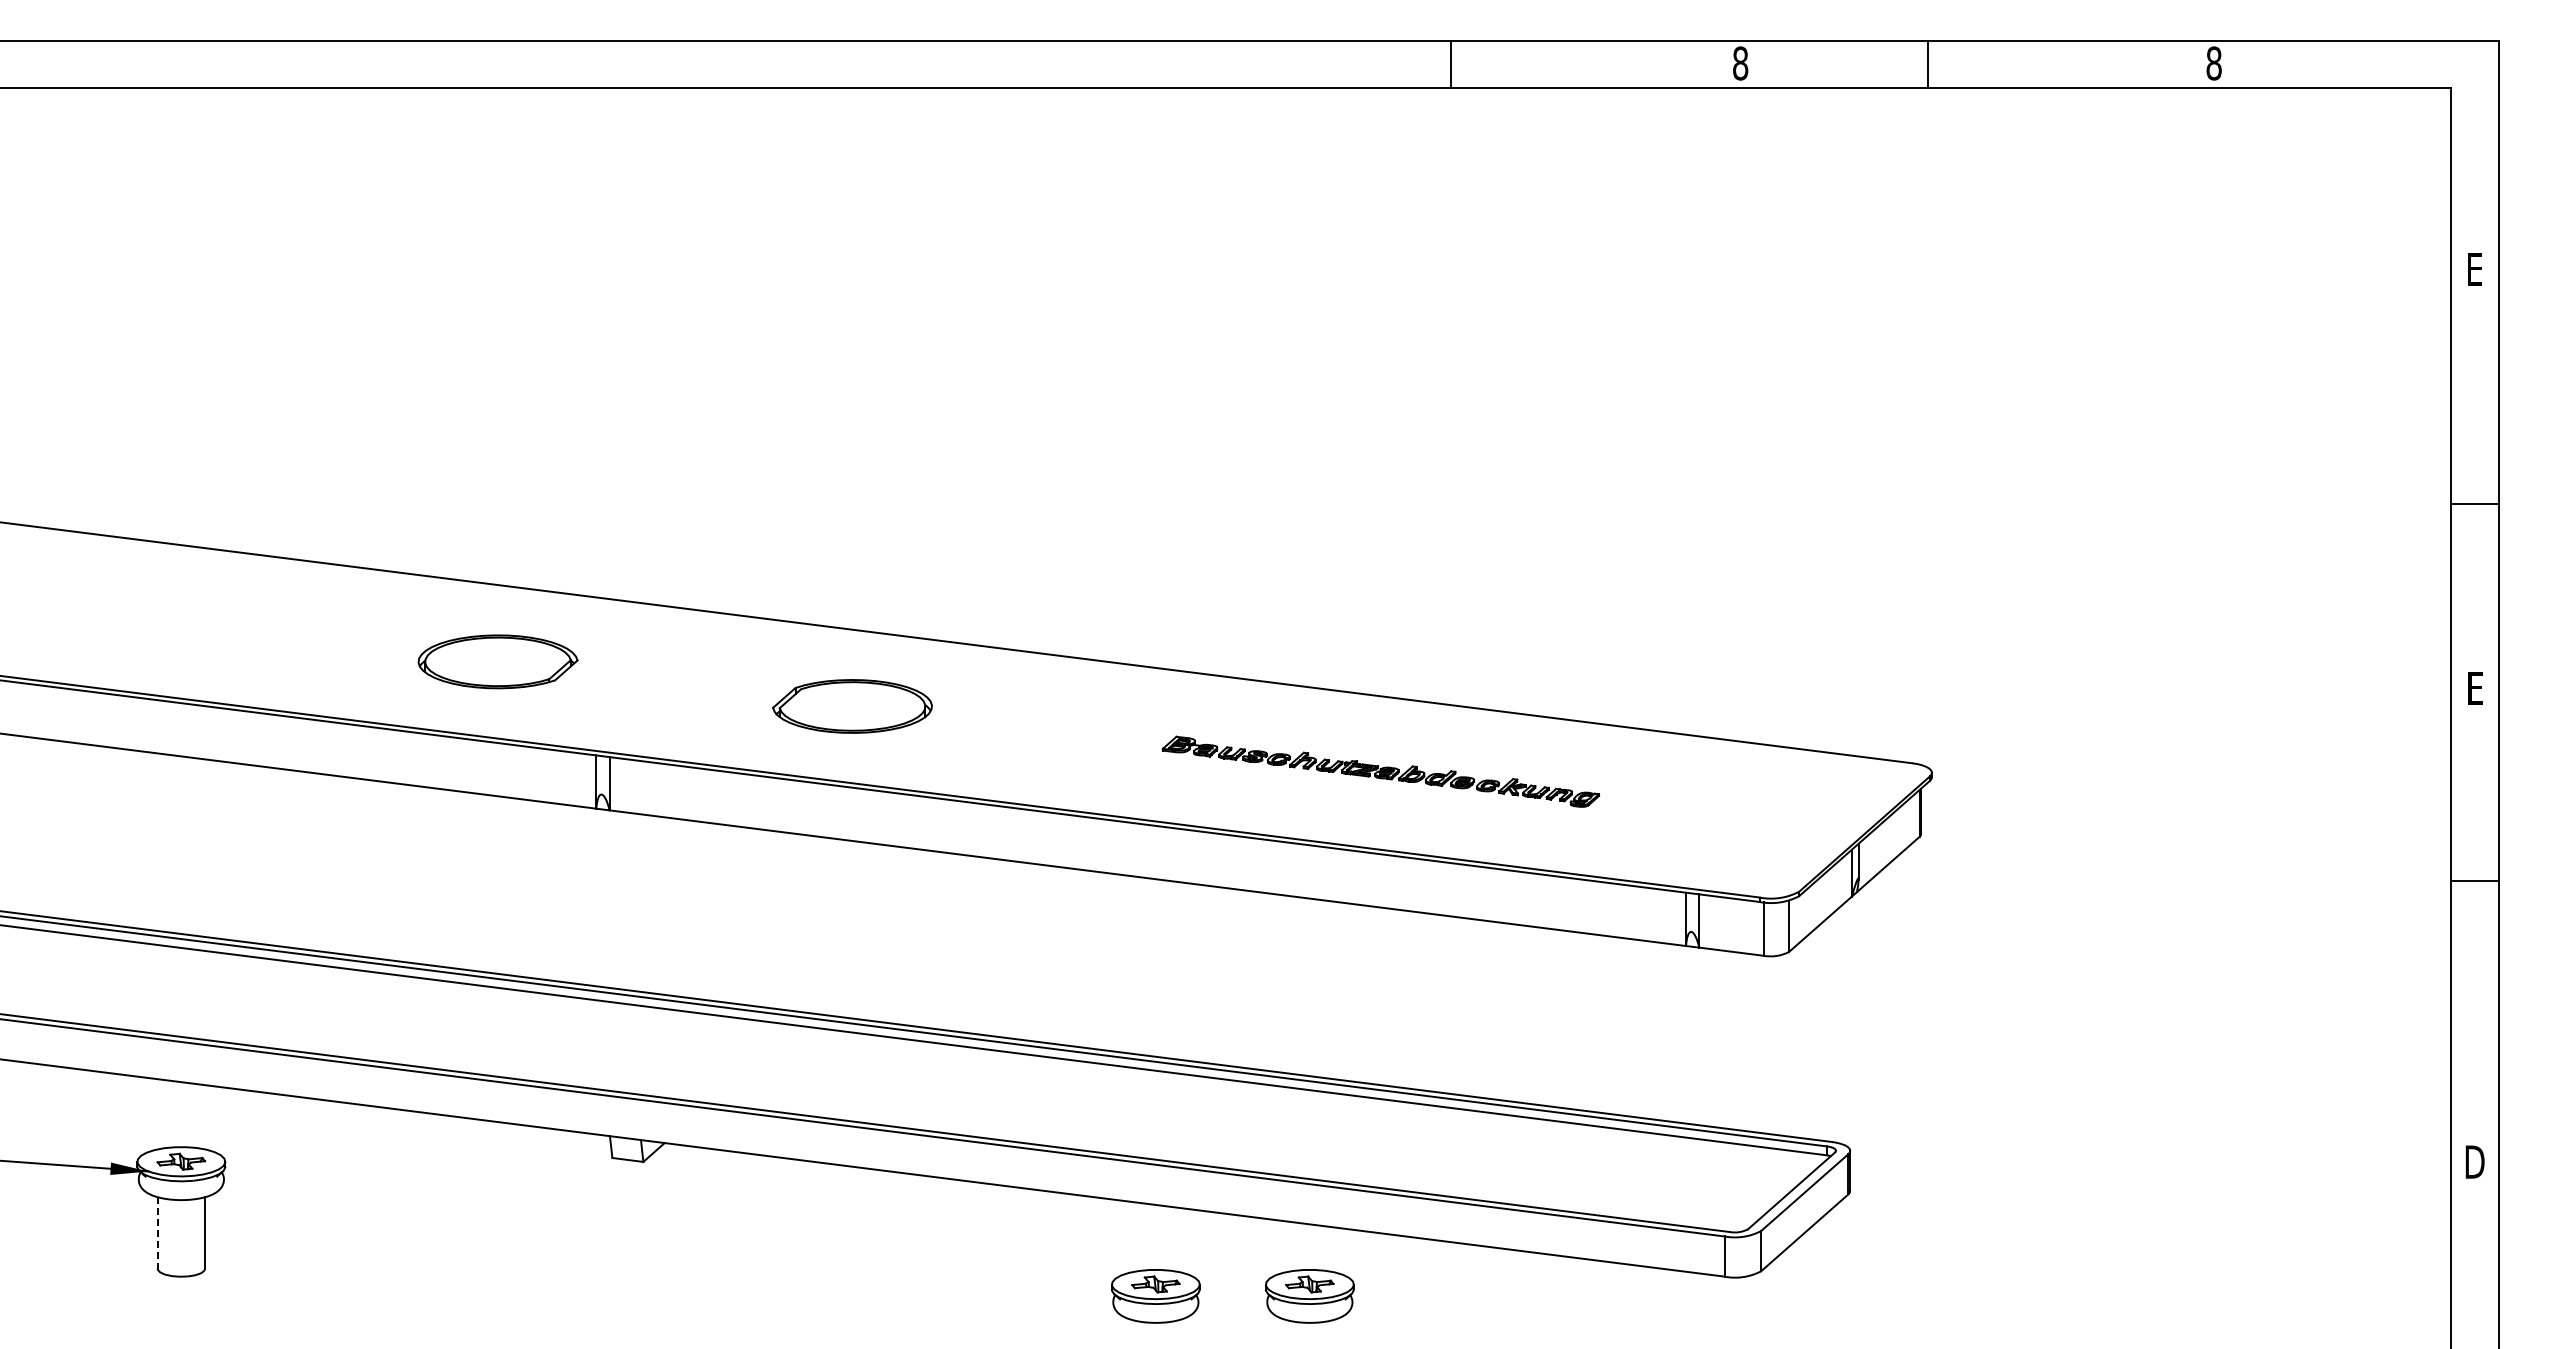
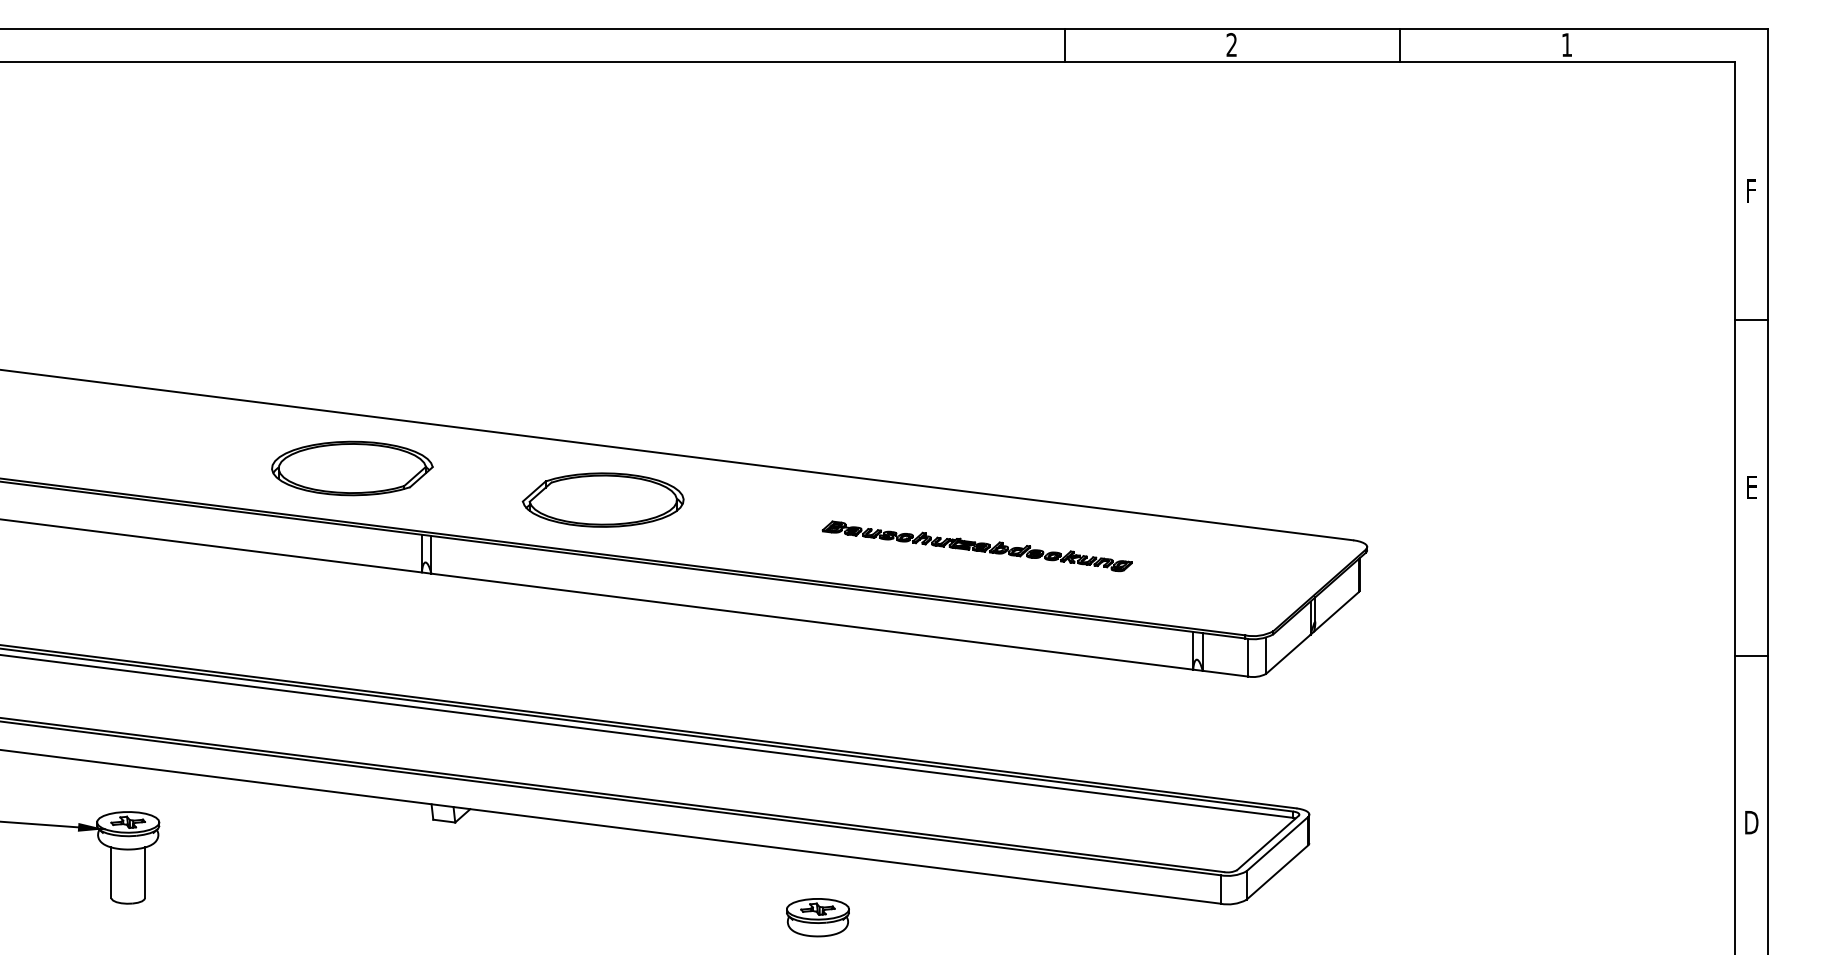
line: (1451, 63) -> (1064, 45), moved
text: (1740, 63) -> (1231, 45), 8 -> 2
line: (1927, 63) -> (1399, 45), moved
text: (2213, 63) -> (1566, 45), 8 -> 1
text: (2474, 269) -> (1751, 190), E -> F
line: (2474, 503) -> (1751, 320), moved
part: (497, 661) -> (351, 468), size x1.43
part: (852, 706) -> (603, 500), size x1.43
line: (2474, 881) -> (1751, 655), moved
line: (157, 1233) -> (111, 873), dashed -> solid
part: (1309, 1296) -> (926, 917), removed

